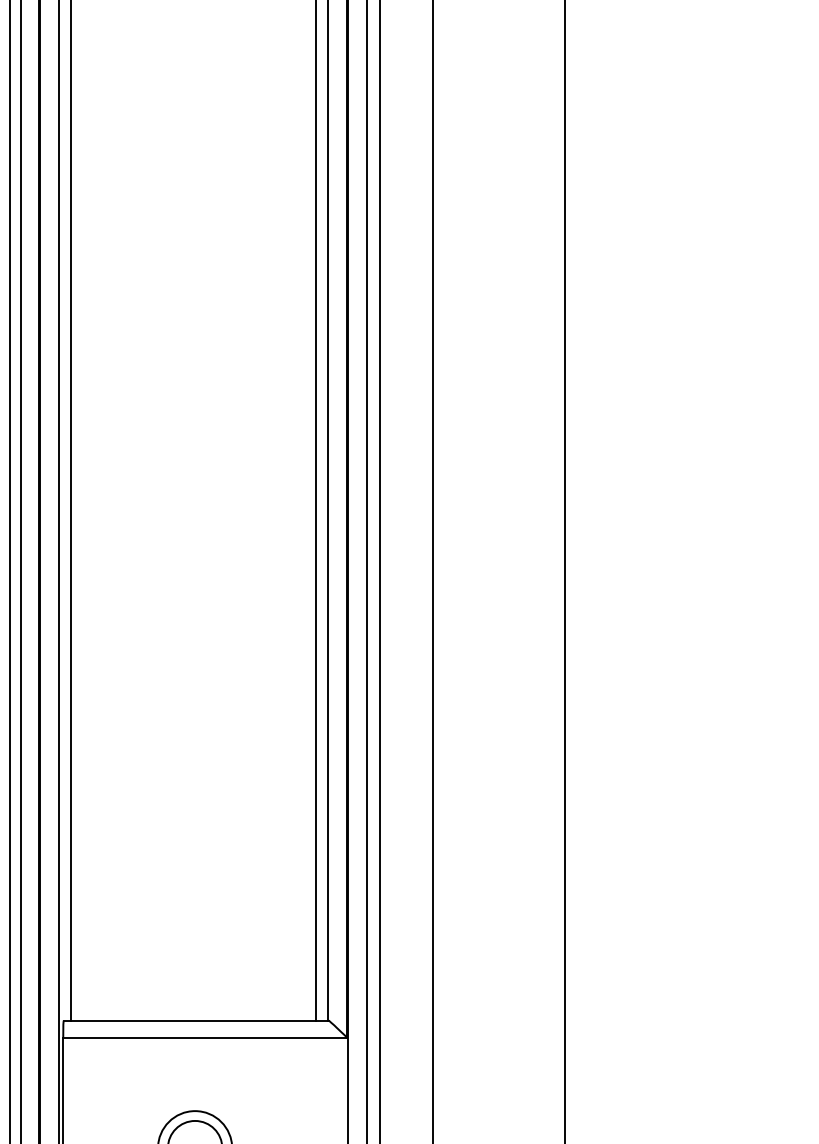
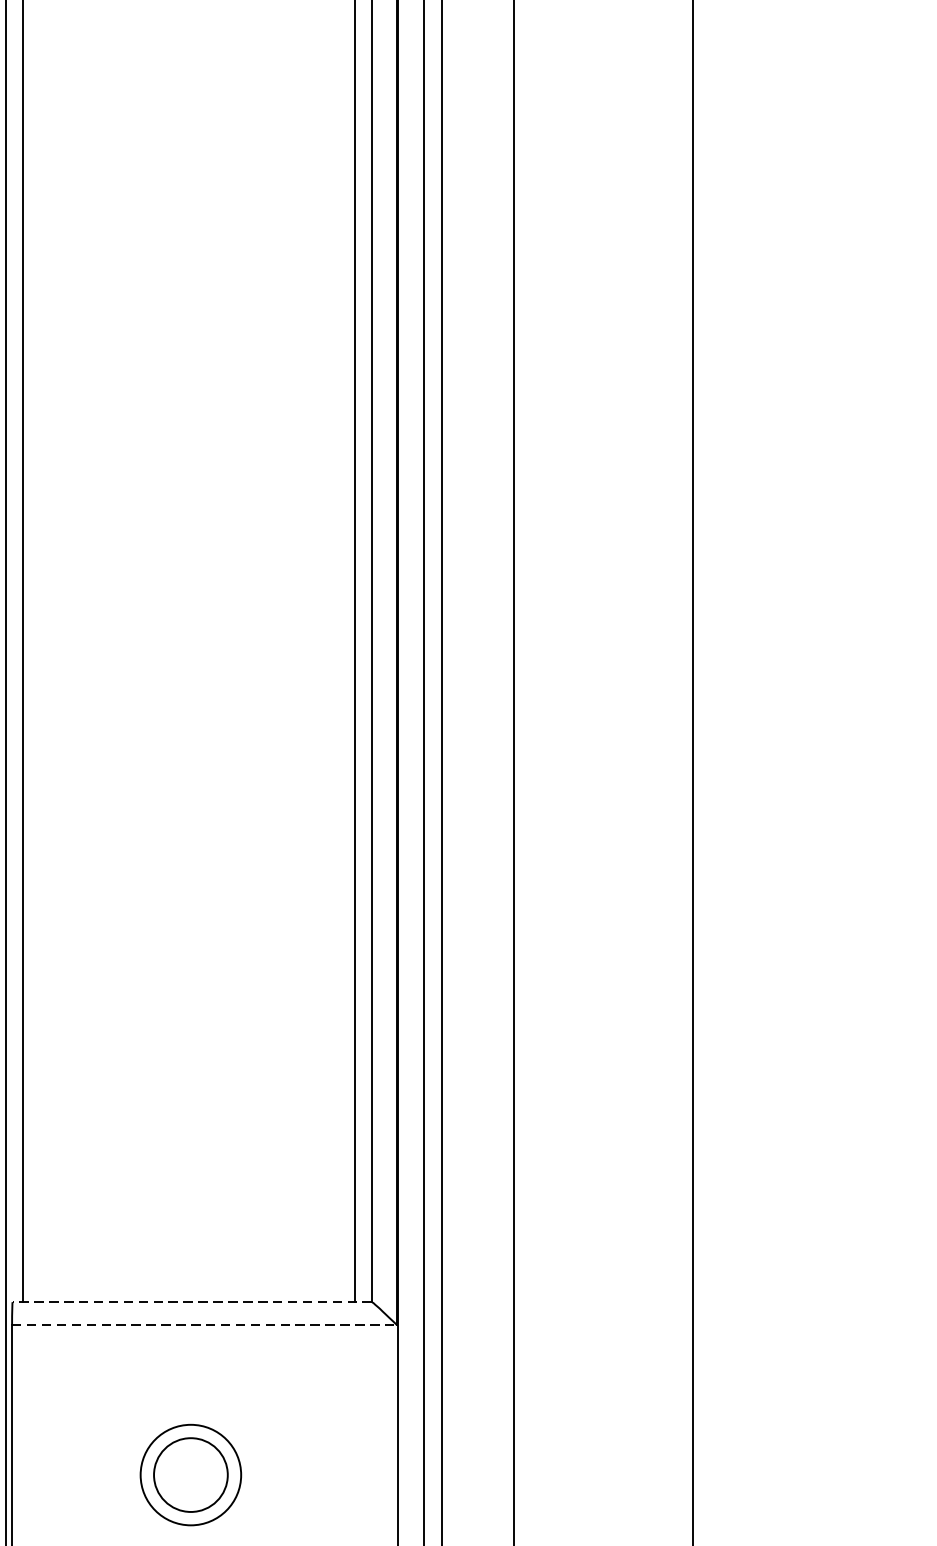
line: (195, 1020) -> (191, 1301), solid -> dashed
line: (205, 1037) -> (204, 1324), solid -> dashed

